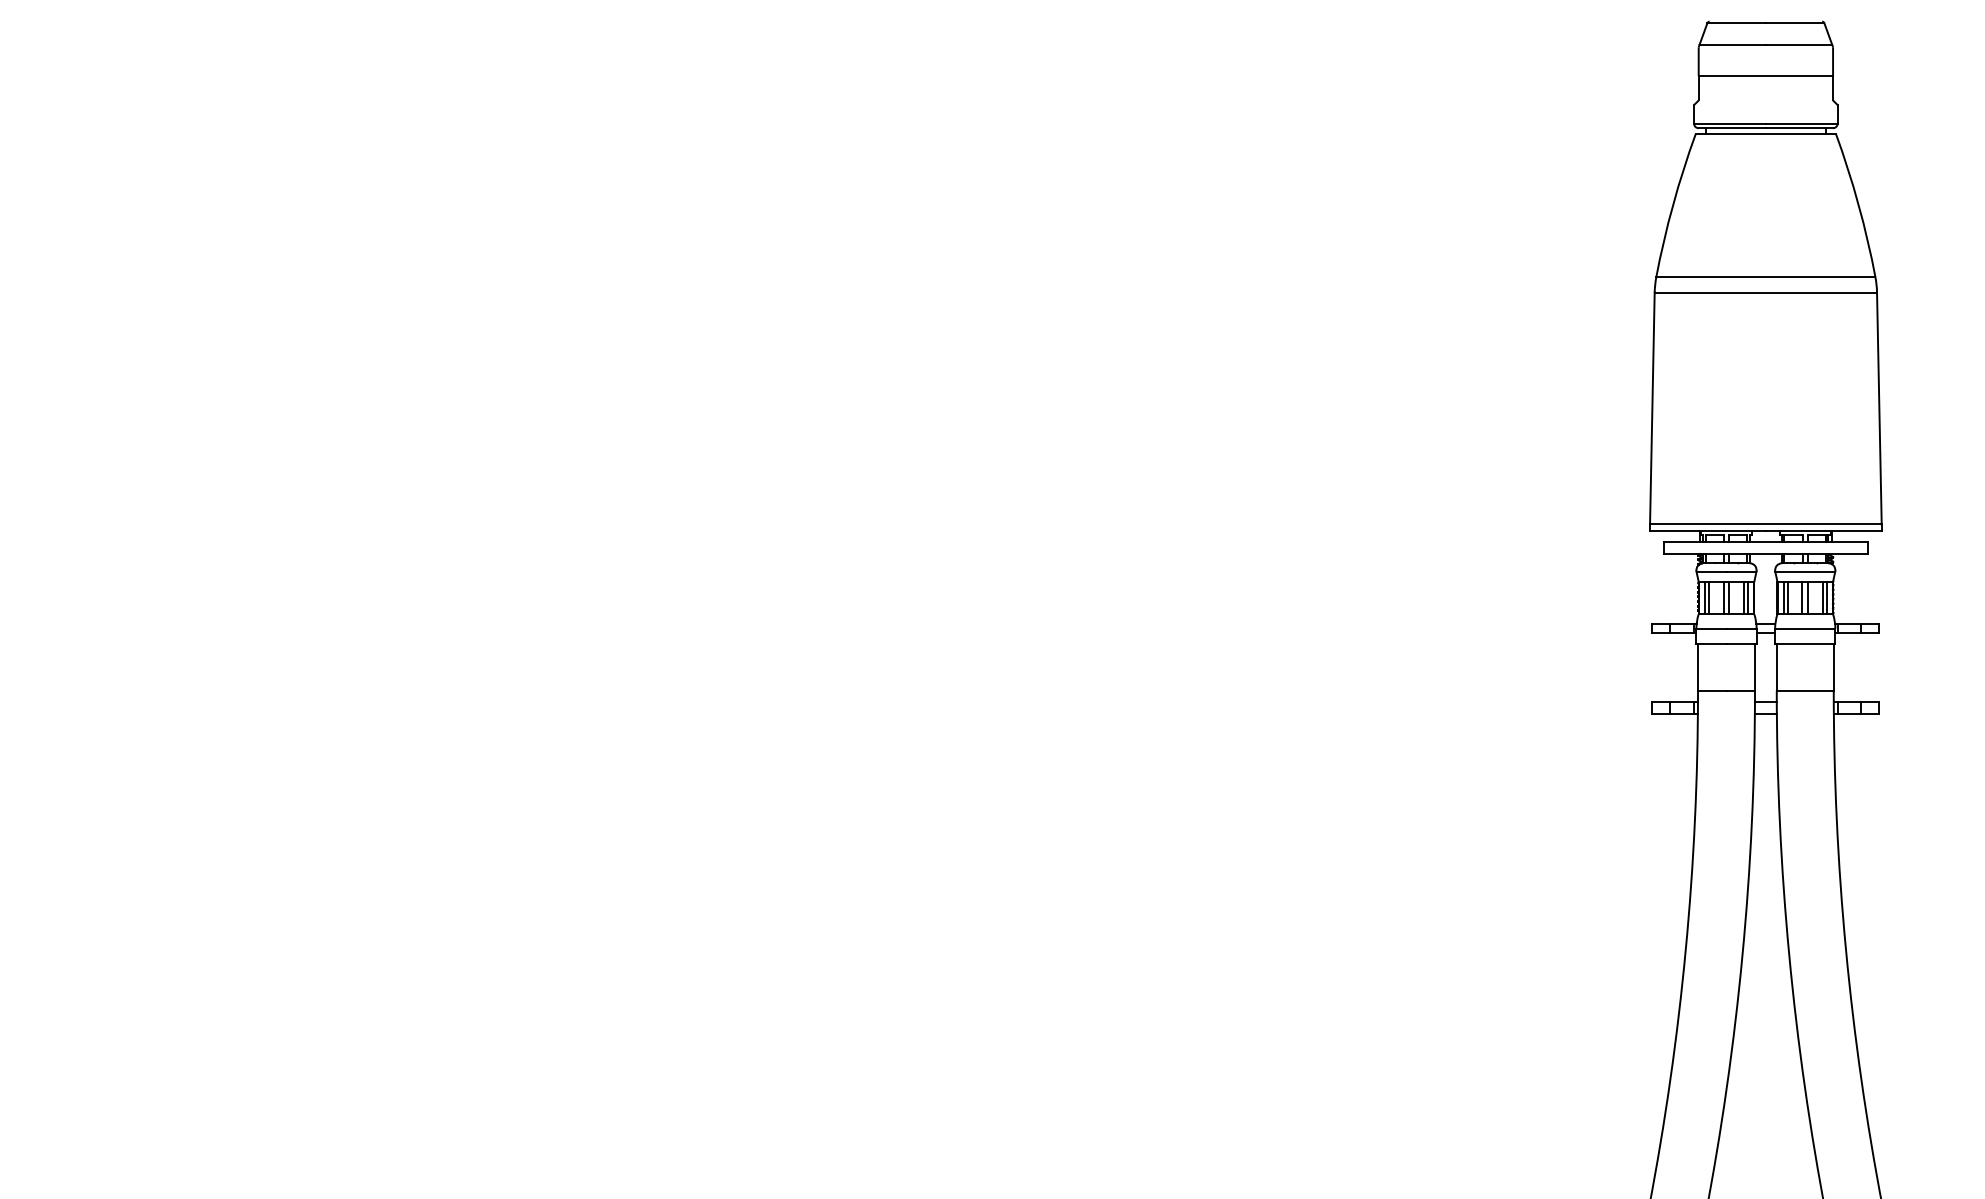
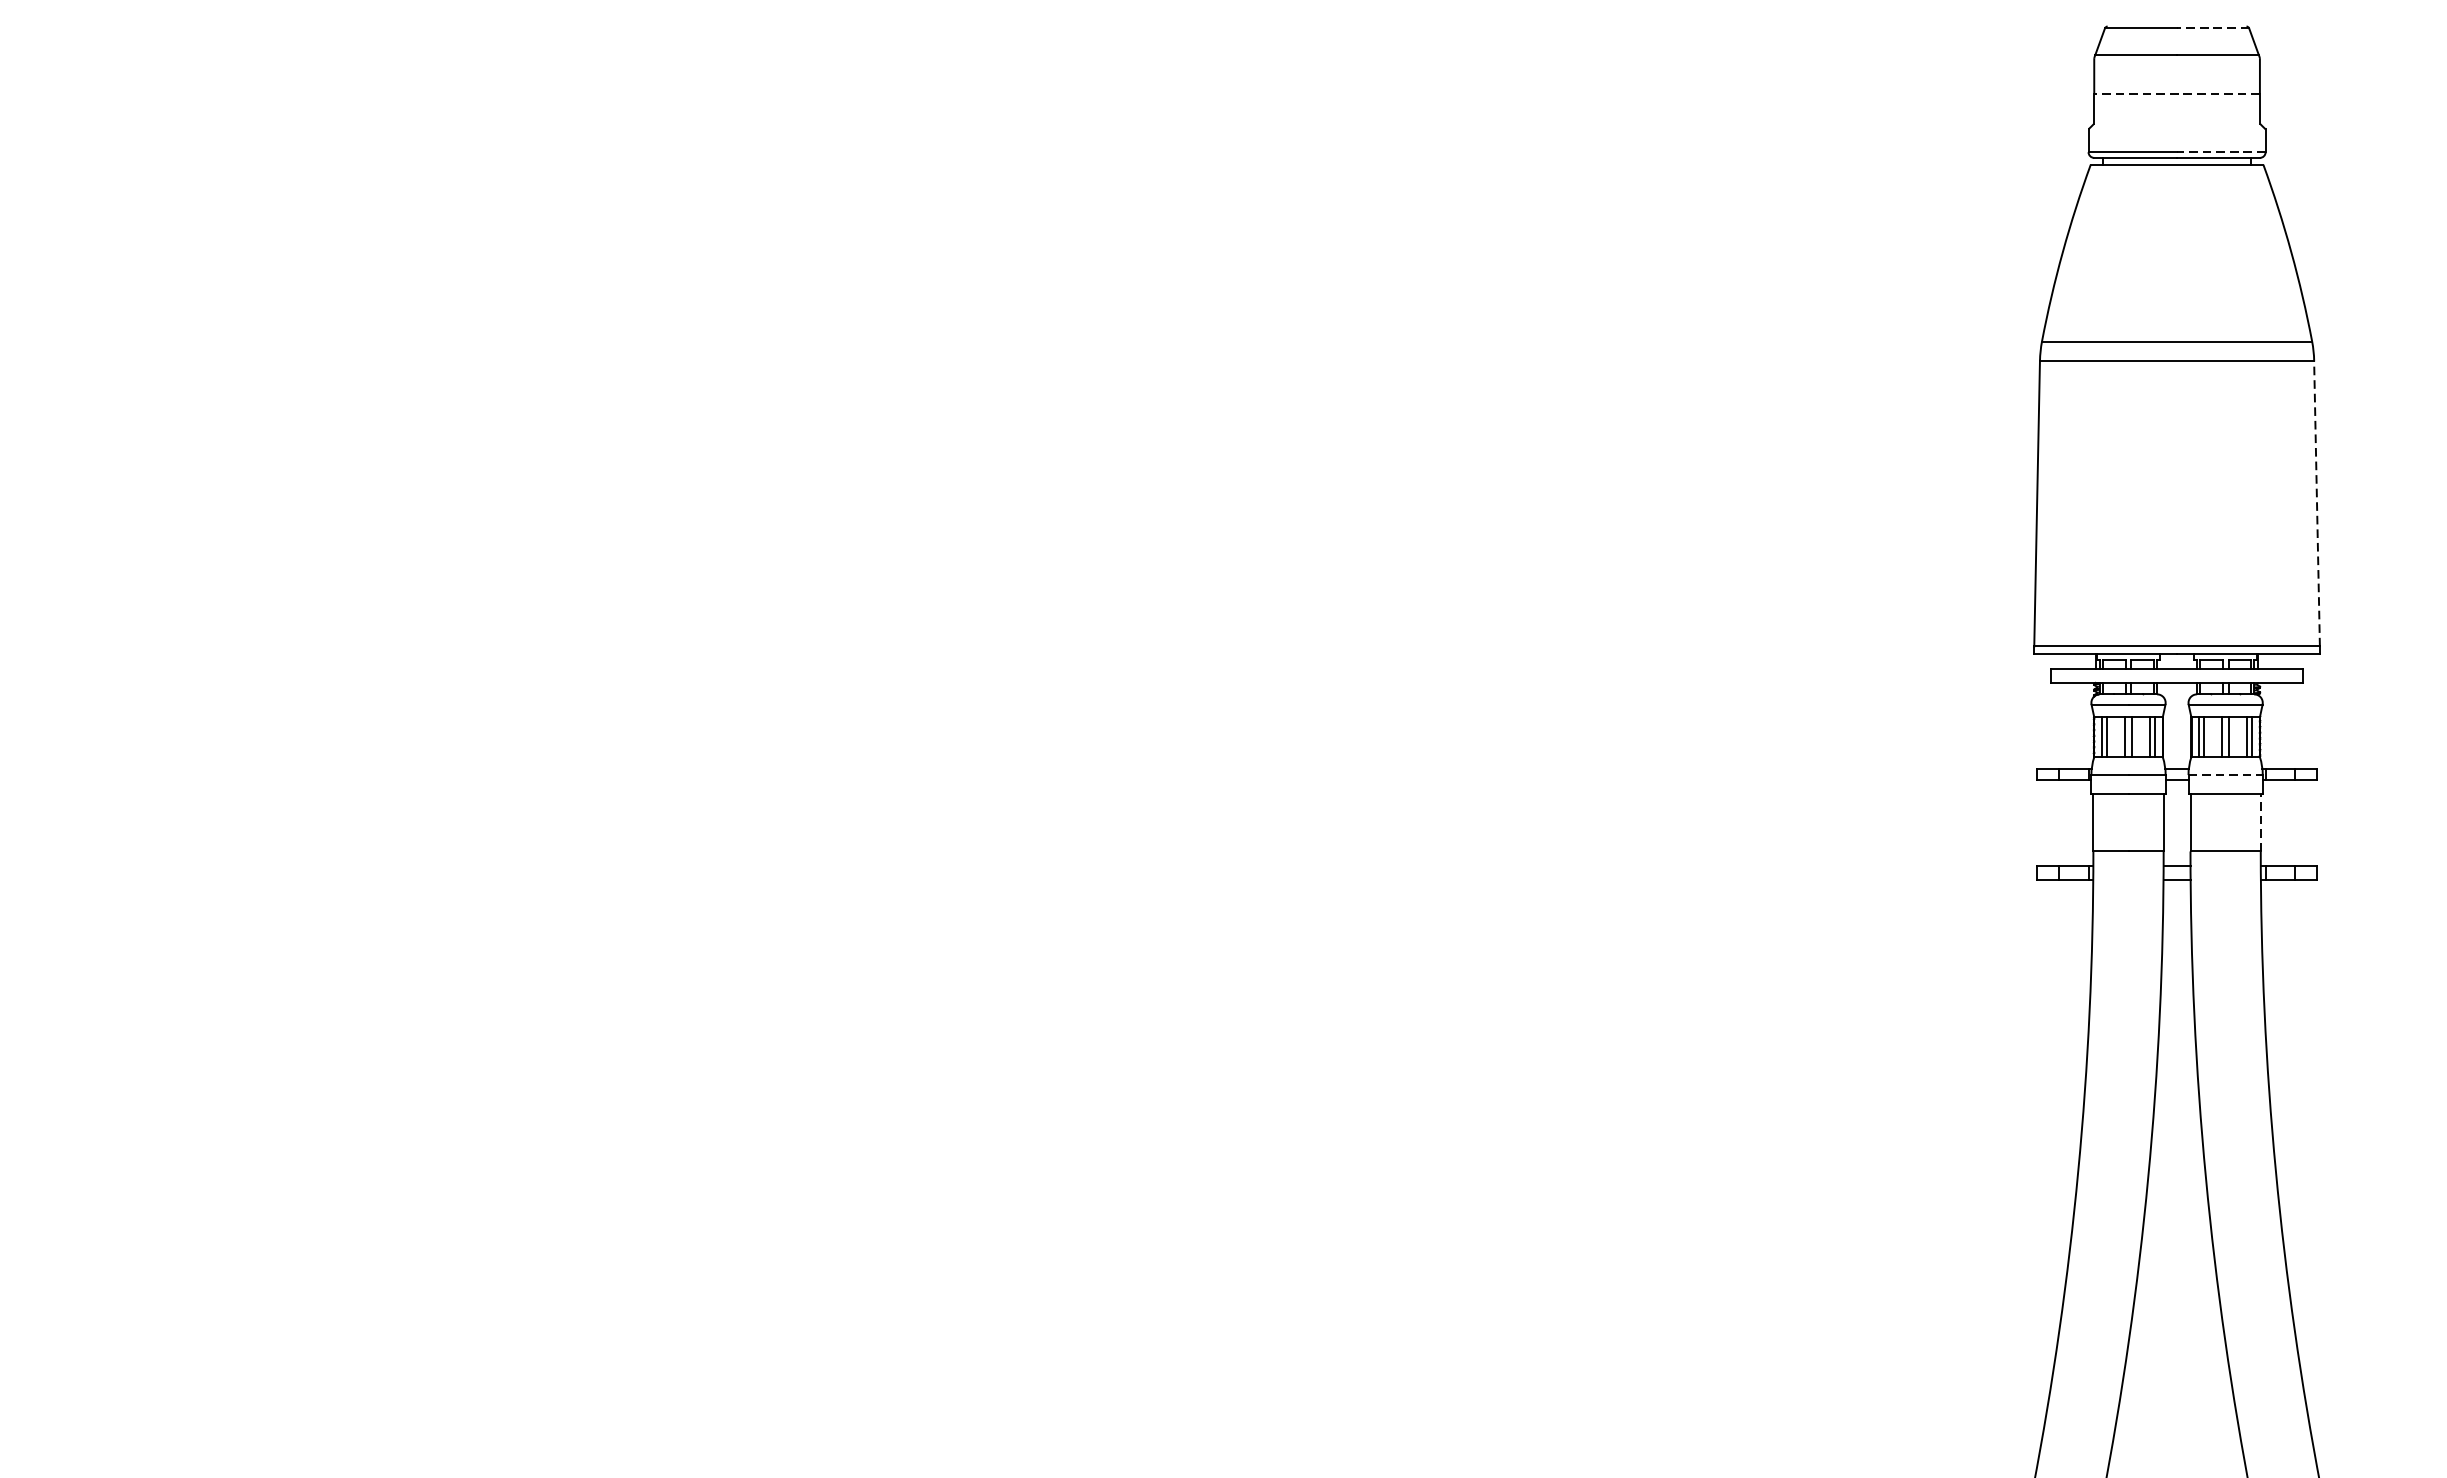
line: (1794, 23) -> (2212, 28), solid -> dashed
line: (1765, 76) -> (2176, 94), solid -> dashed
line: (1801, 123) -> (2220, 152), solid -> dashed
line: (1879, 408) -> (2317, 503), solid -> dashed
line: (1805, 628) -> (2225, 774), solid -> dashed
line: (1833, 667) -> (2260, 822), solid -> dashed

